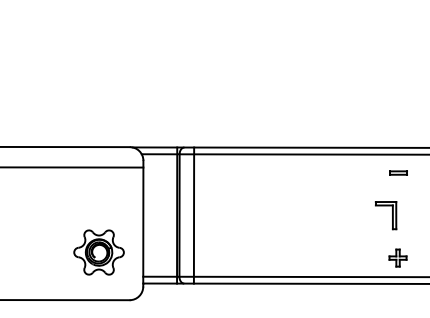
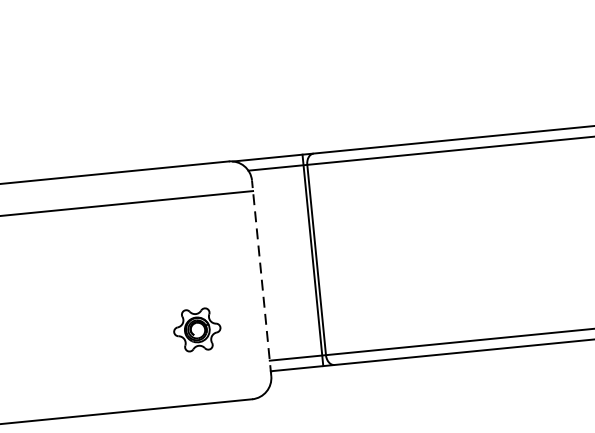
line: (193, 215) -> (338, 257), removed
line: (143, 223) -> (261, 277), solid -> dashed
part: (98, 252) -> (196, 329), size x0.6

